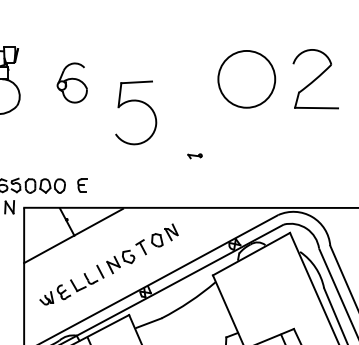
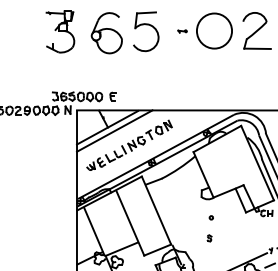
part: (71, 83) -> (106, 33), size x1.67
part: (136, 112) -> (146, 31), moved
part: (194, 156) -> (182, 31), moved
line: (84, 240) -> (114, 130), added

